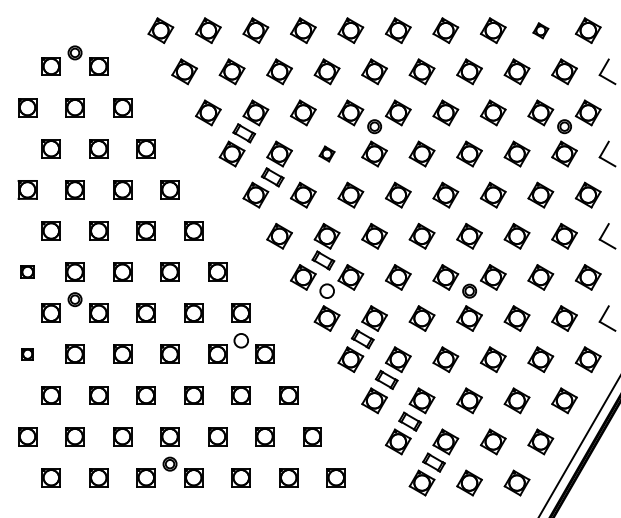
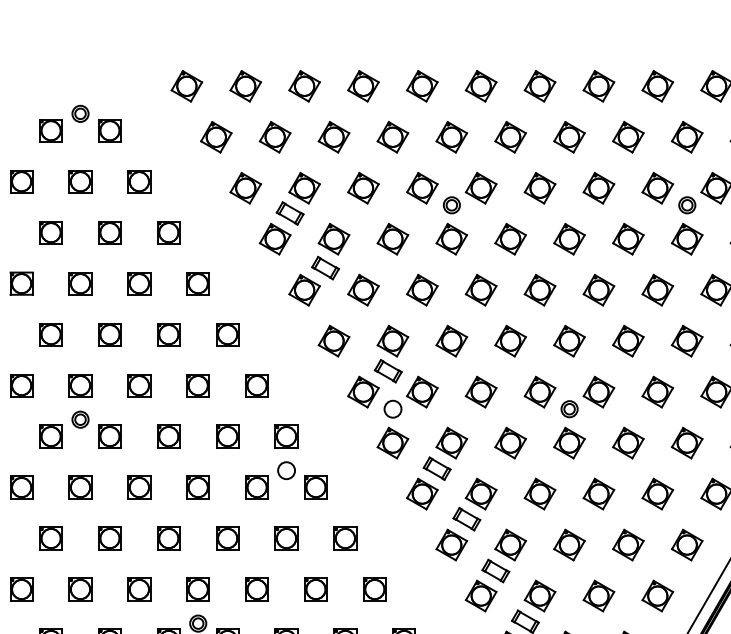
part: (540, 30) -> (657, 86), size x1.67
part: (326, 153) -> (392, 238), size x1.67
part: (27, 271) -> (21, 384), size x1.43
part: (27, 353) -> (21, 486), size x1.67

